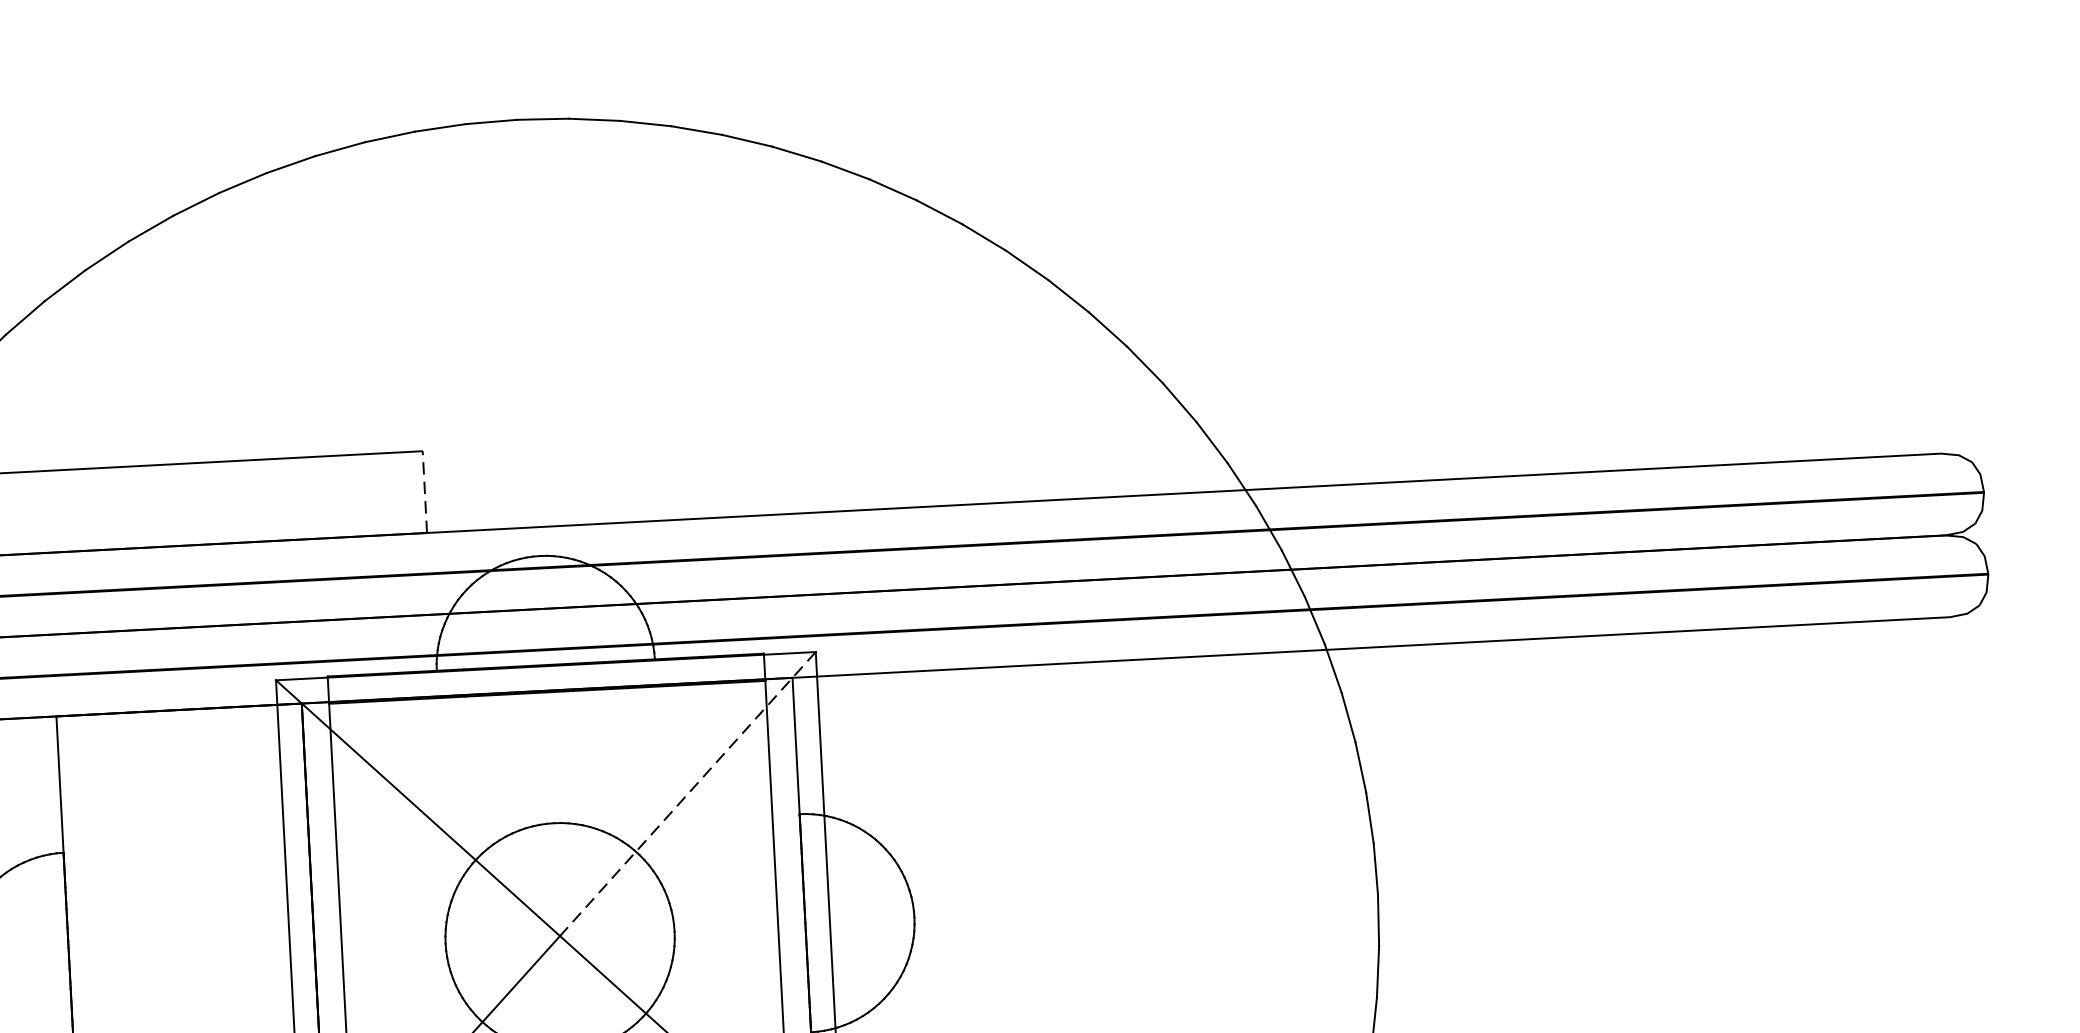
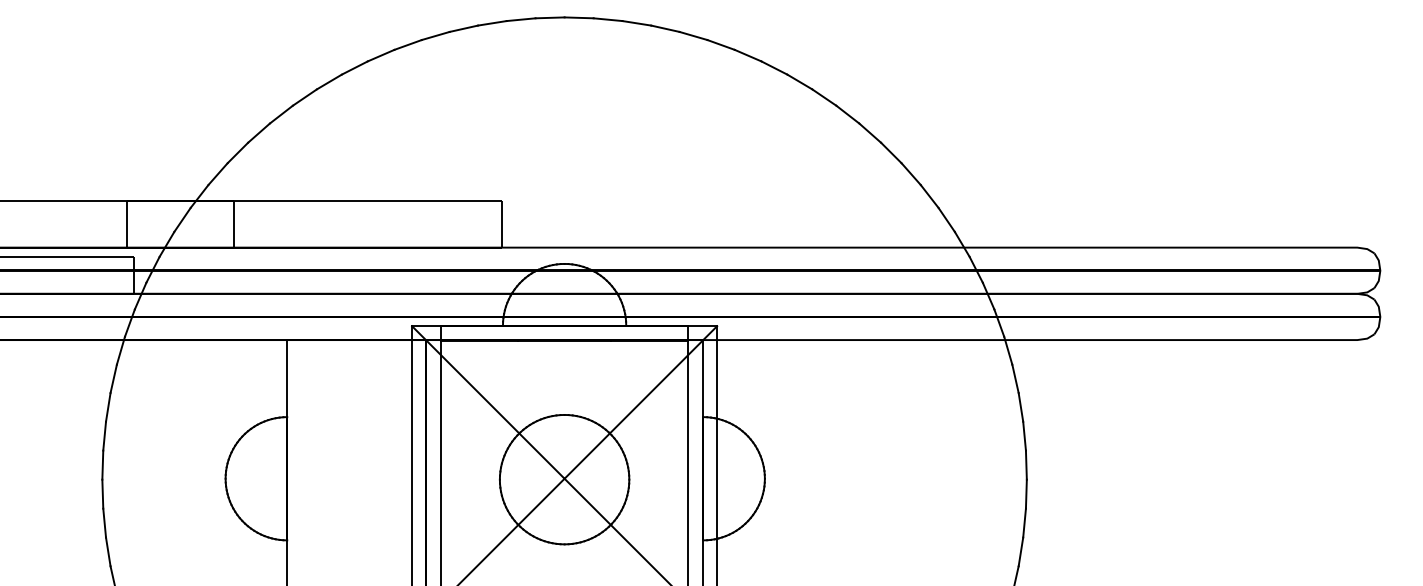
line: (424, 492) -> (501, 224), dashed -> solid
line: (687, 794) -> (640, 402), dashed -> solid

